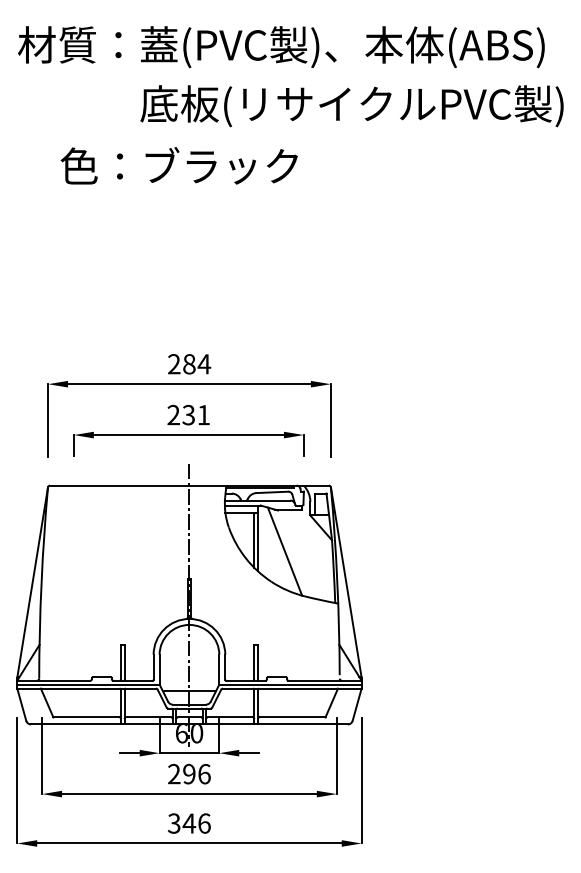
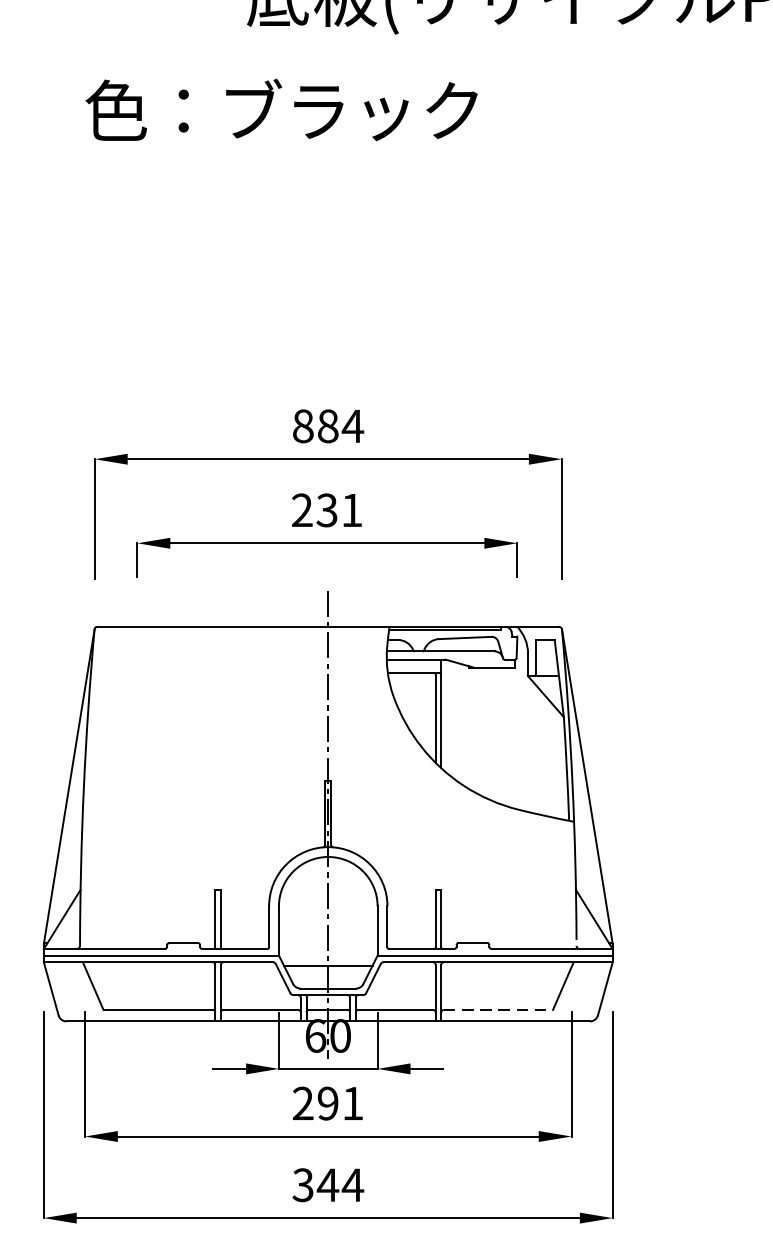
text: (178, 165) -> (280, 109), moved
text: (174, 364) -> (303, 426), 284 -> 884
line: (284, 551) -> (485, 735), removed
line: (292, 717) -> (498, 1009), solid -> dashed
text: (204, 774) -> (353, 1104), 296 -> 291
text: (204, 823) -> (353, 1185), 346 -> 344

